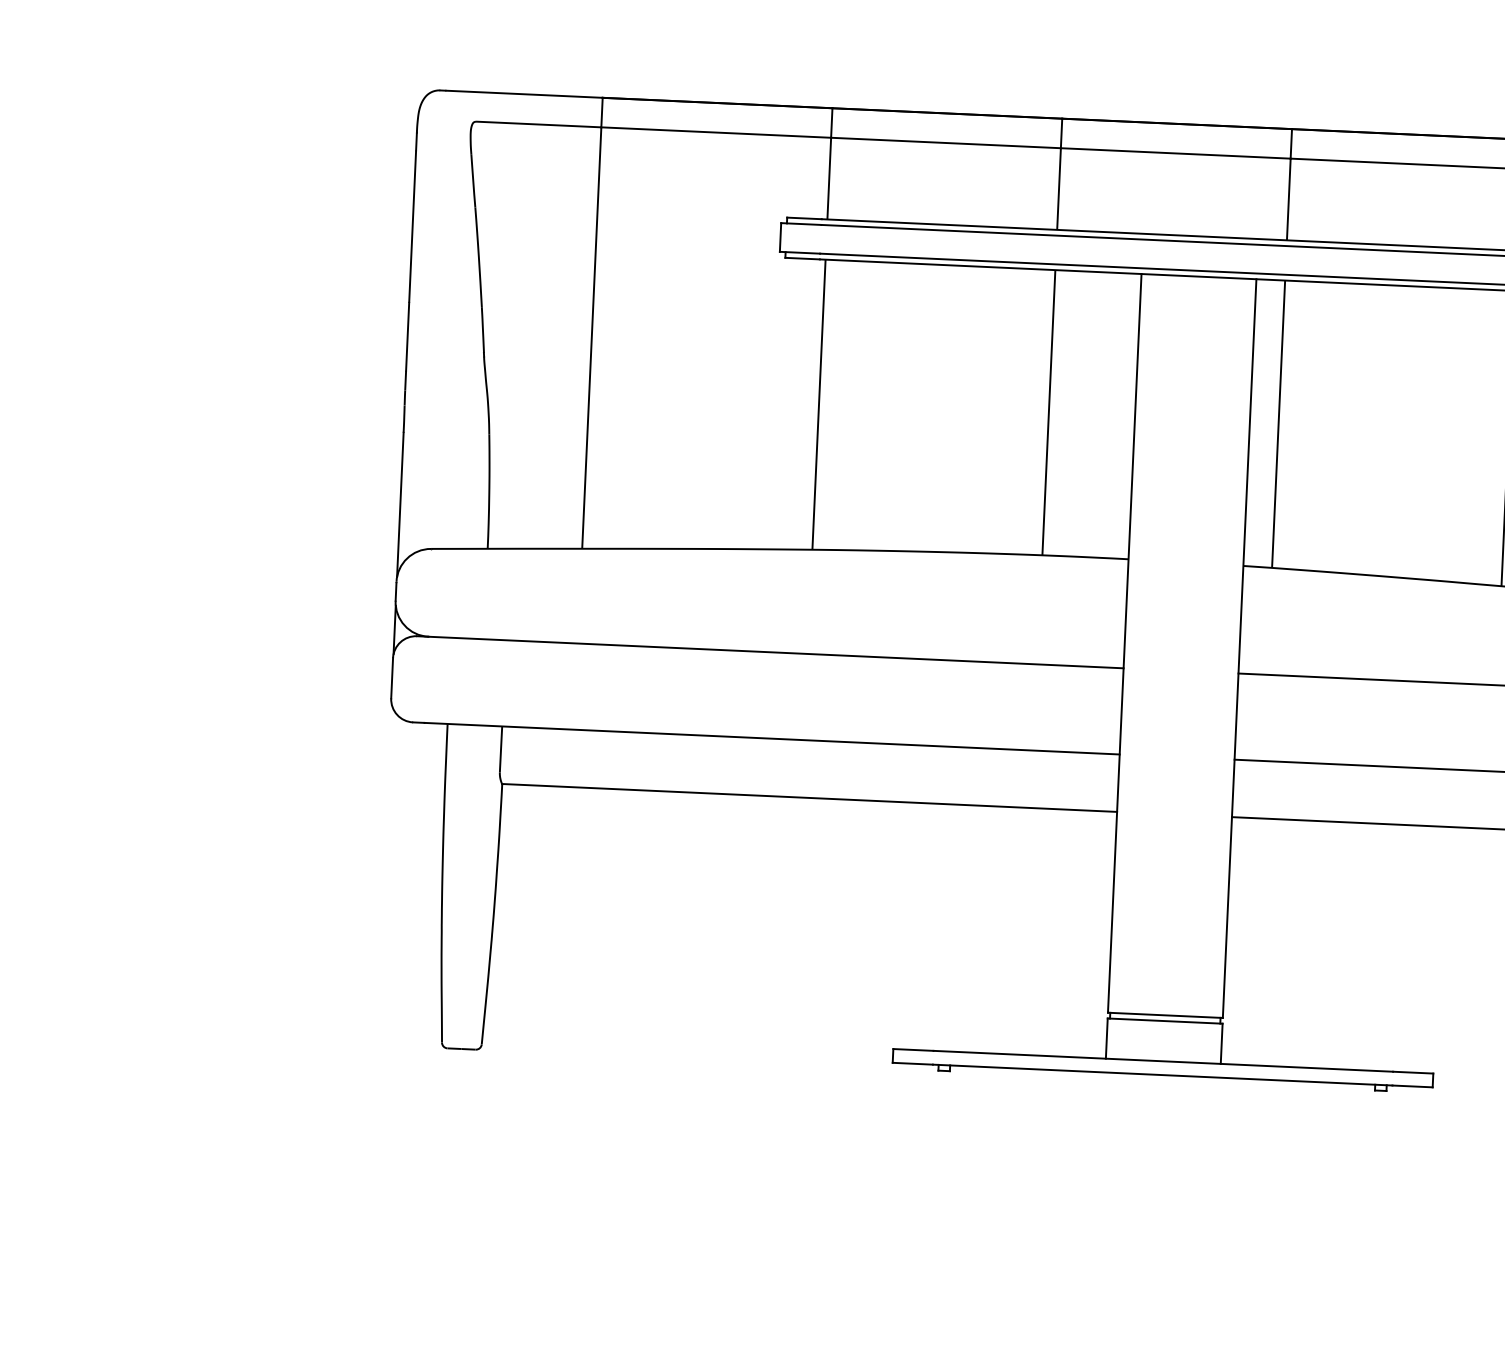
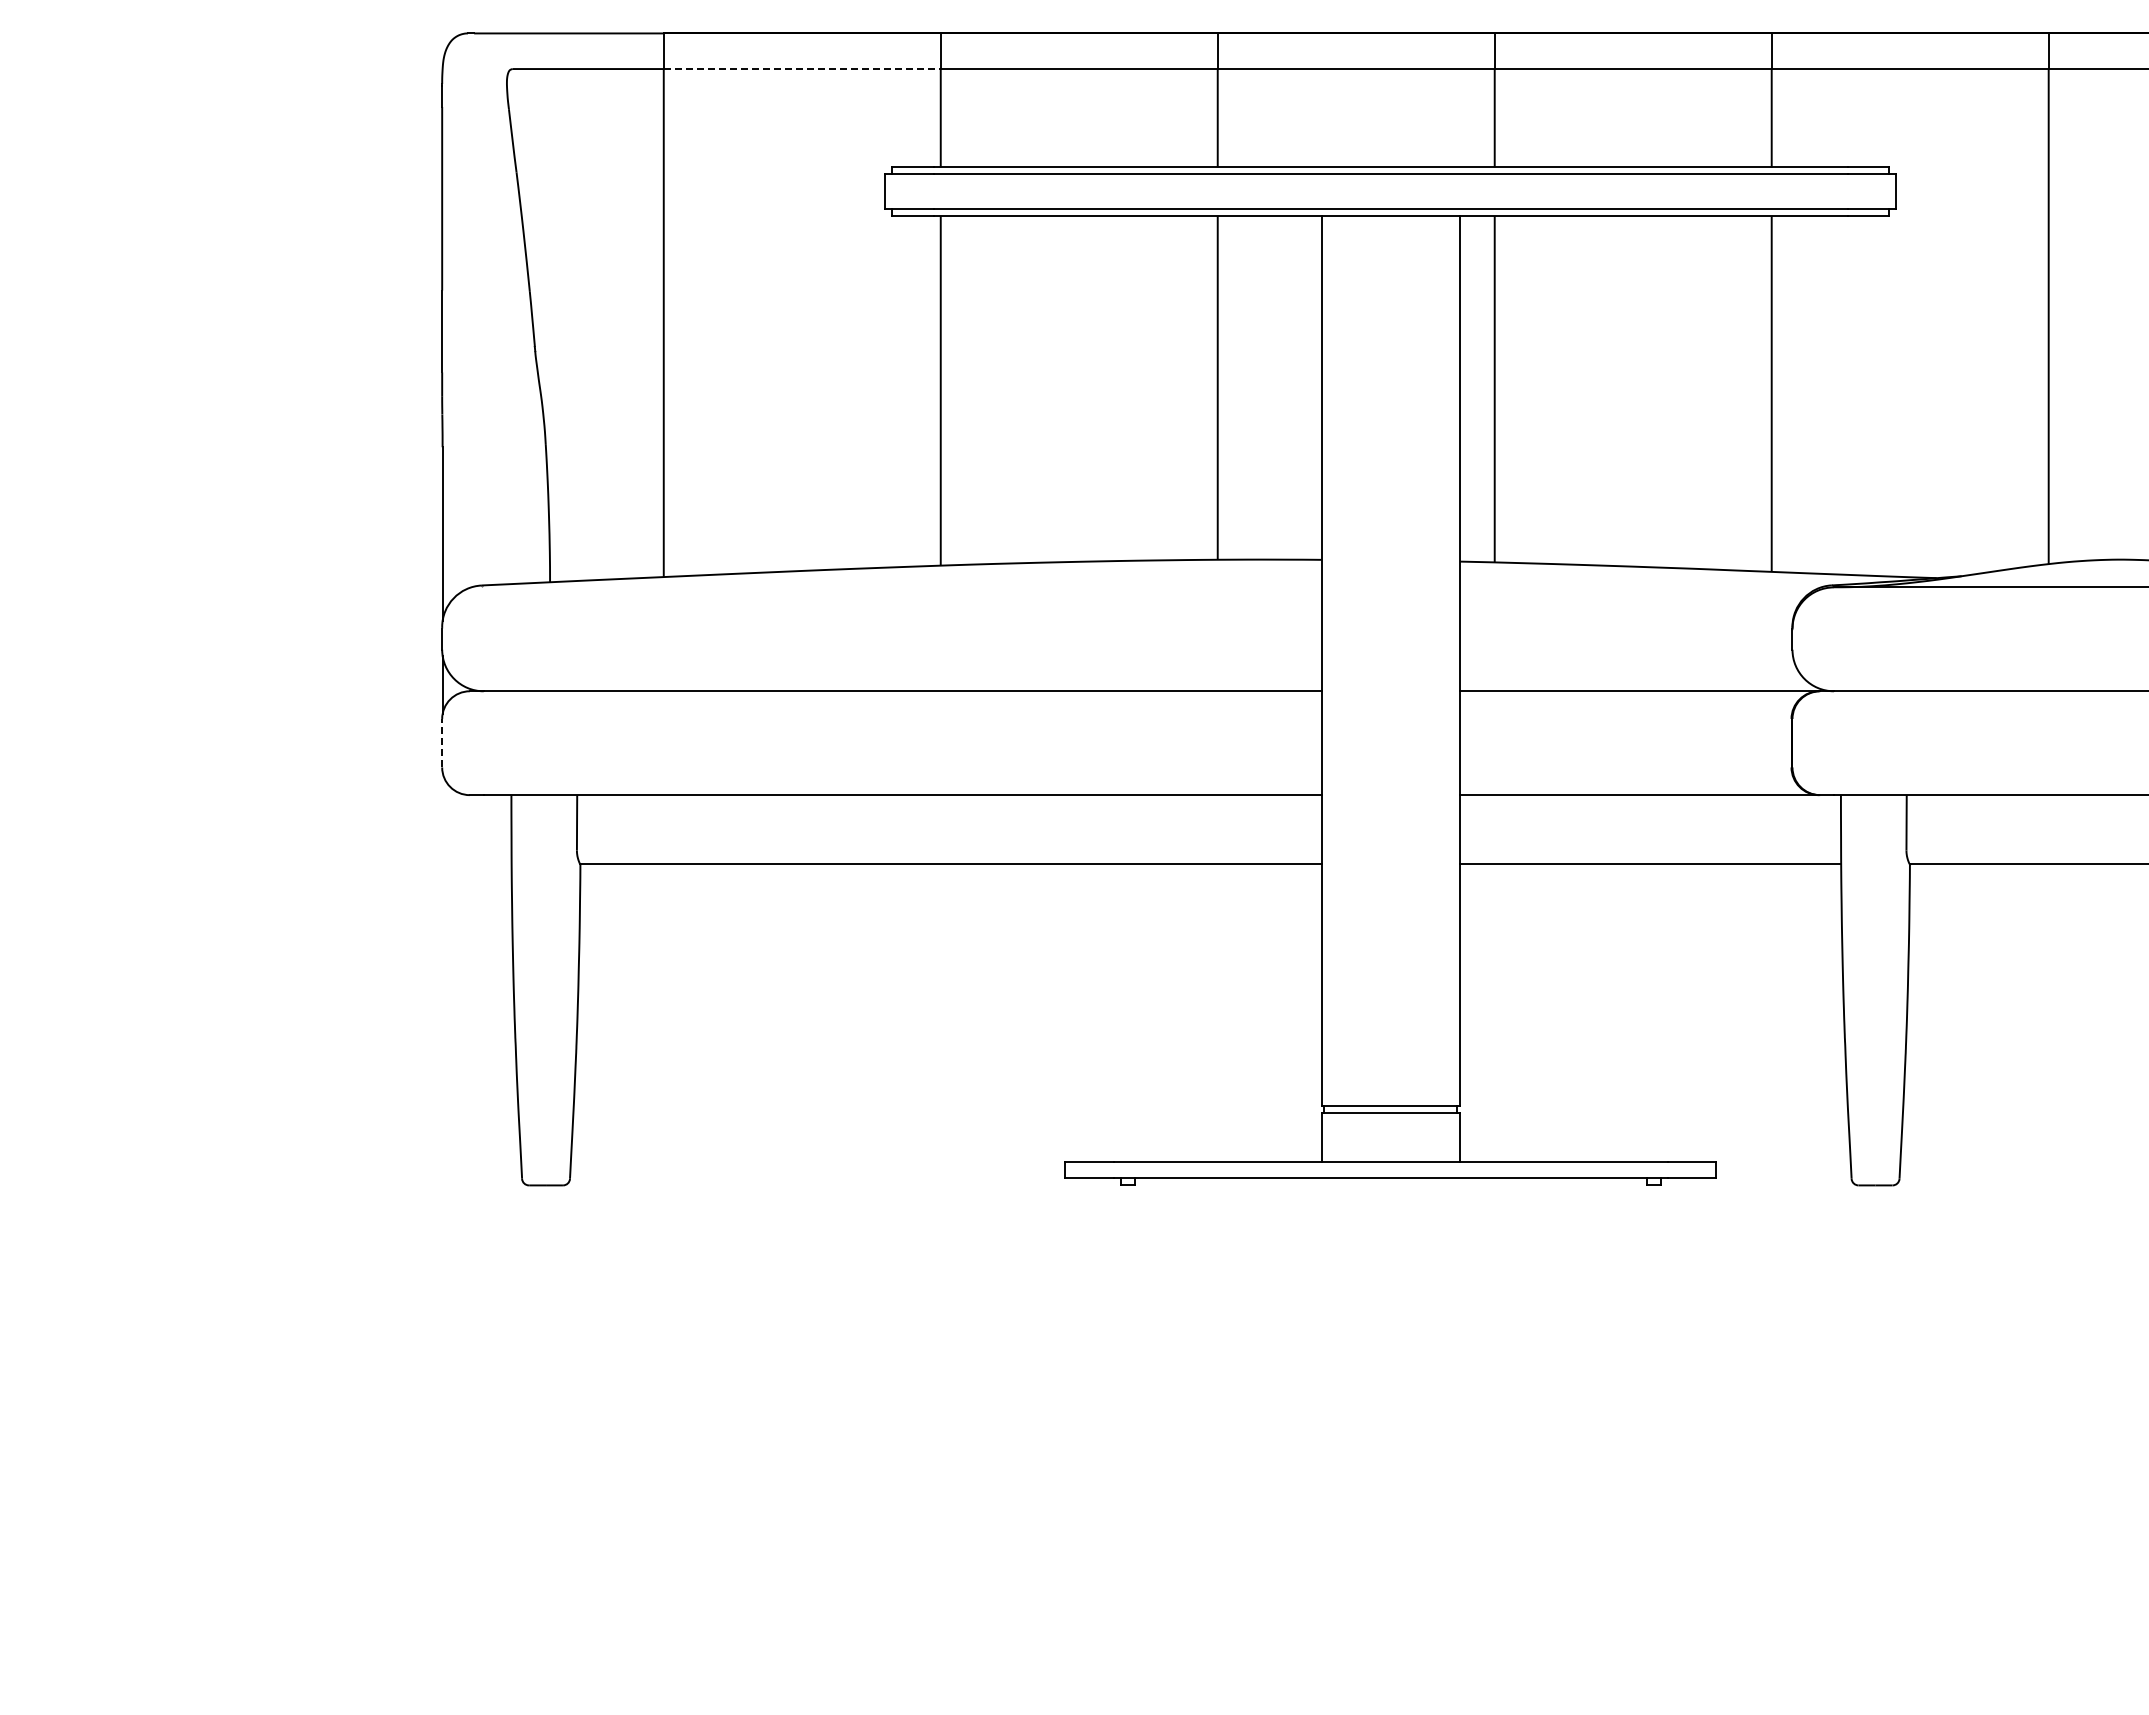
line: (716, 132) -> (802, 69), solid -> dashed
line: (392, 677) -> (442, 742), solid -> dashed

